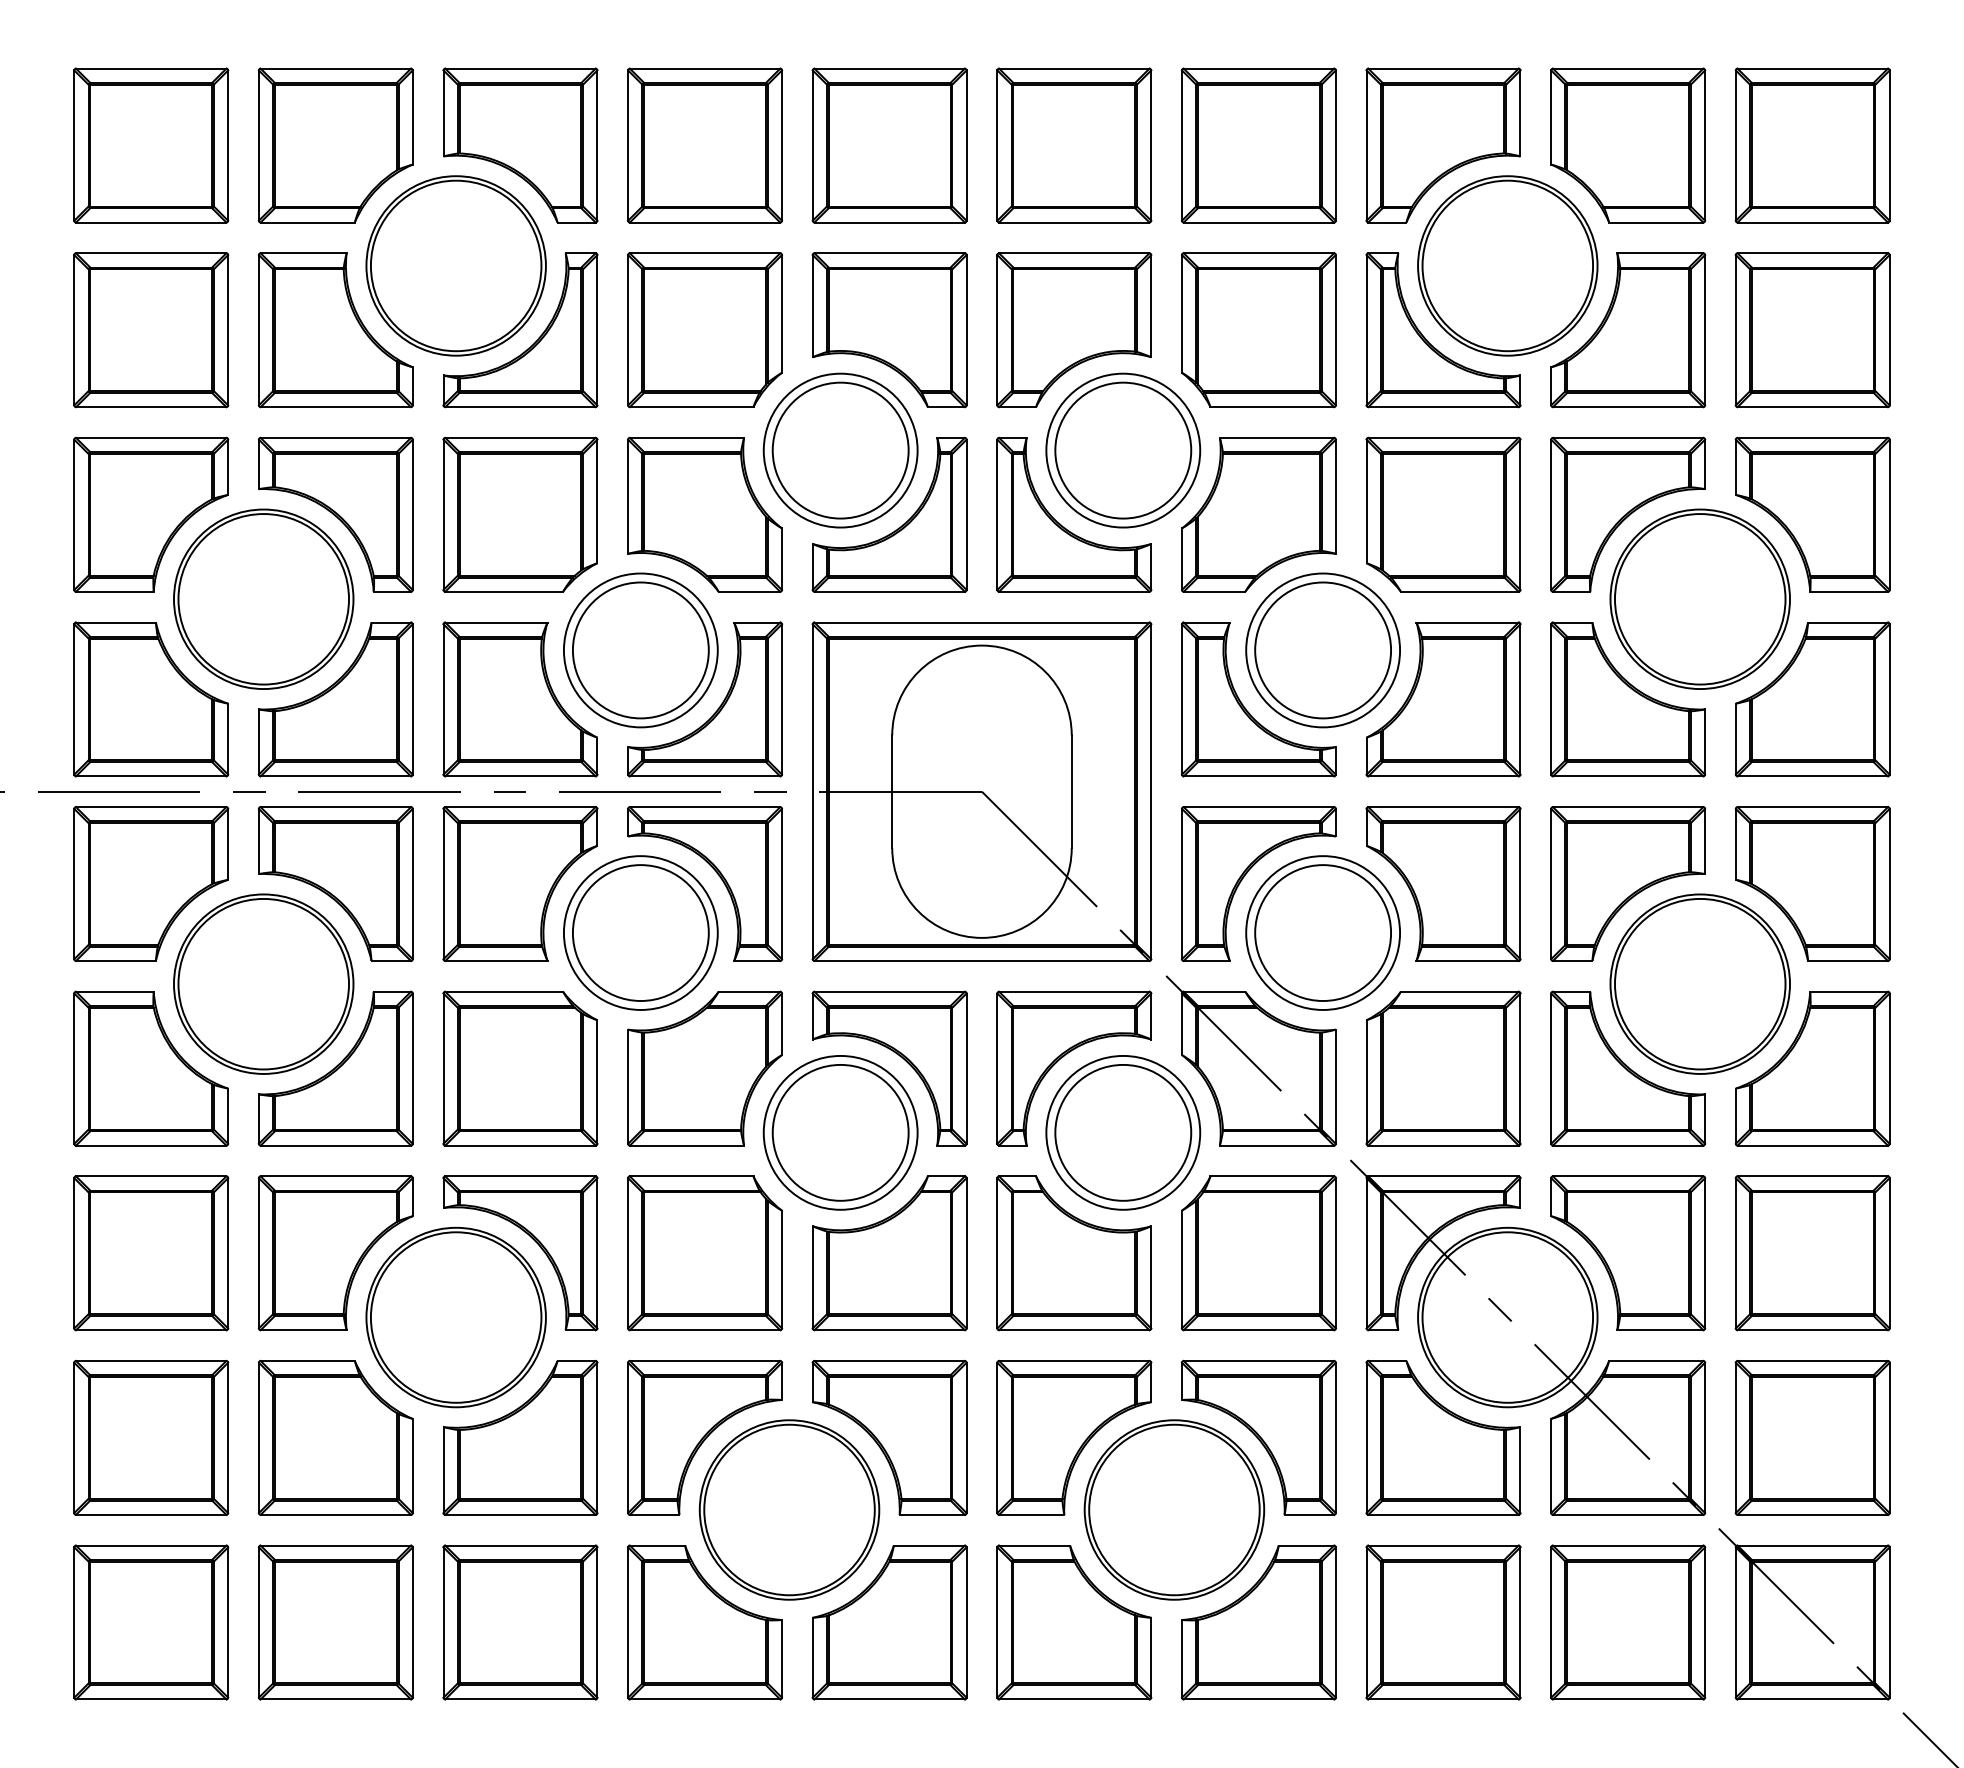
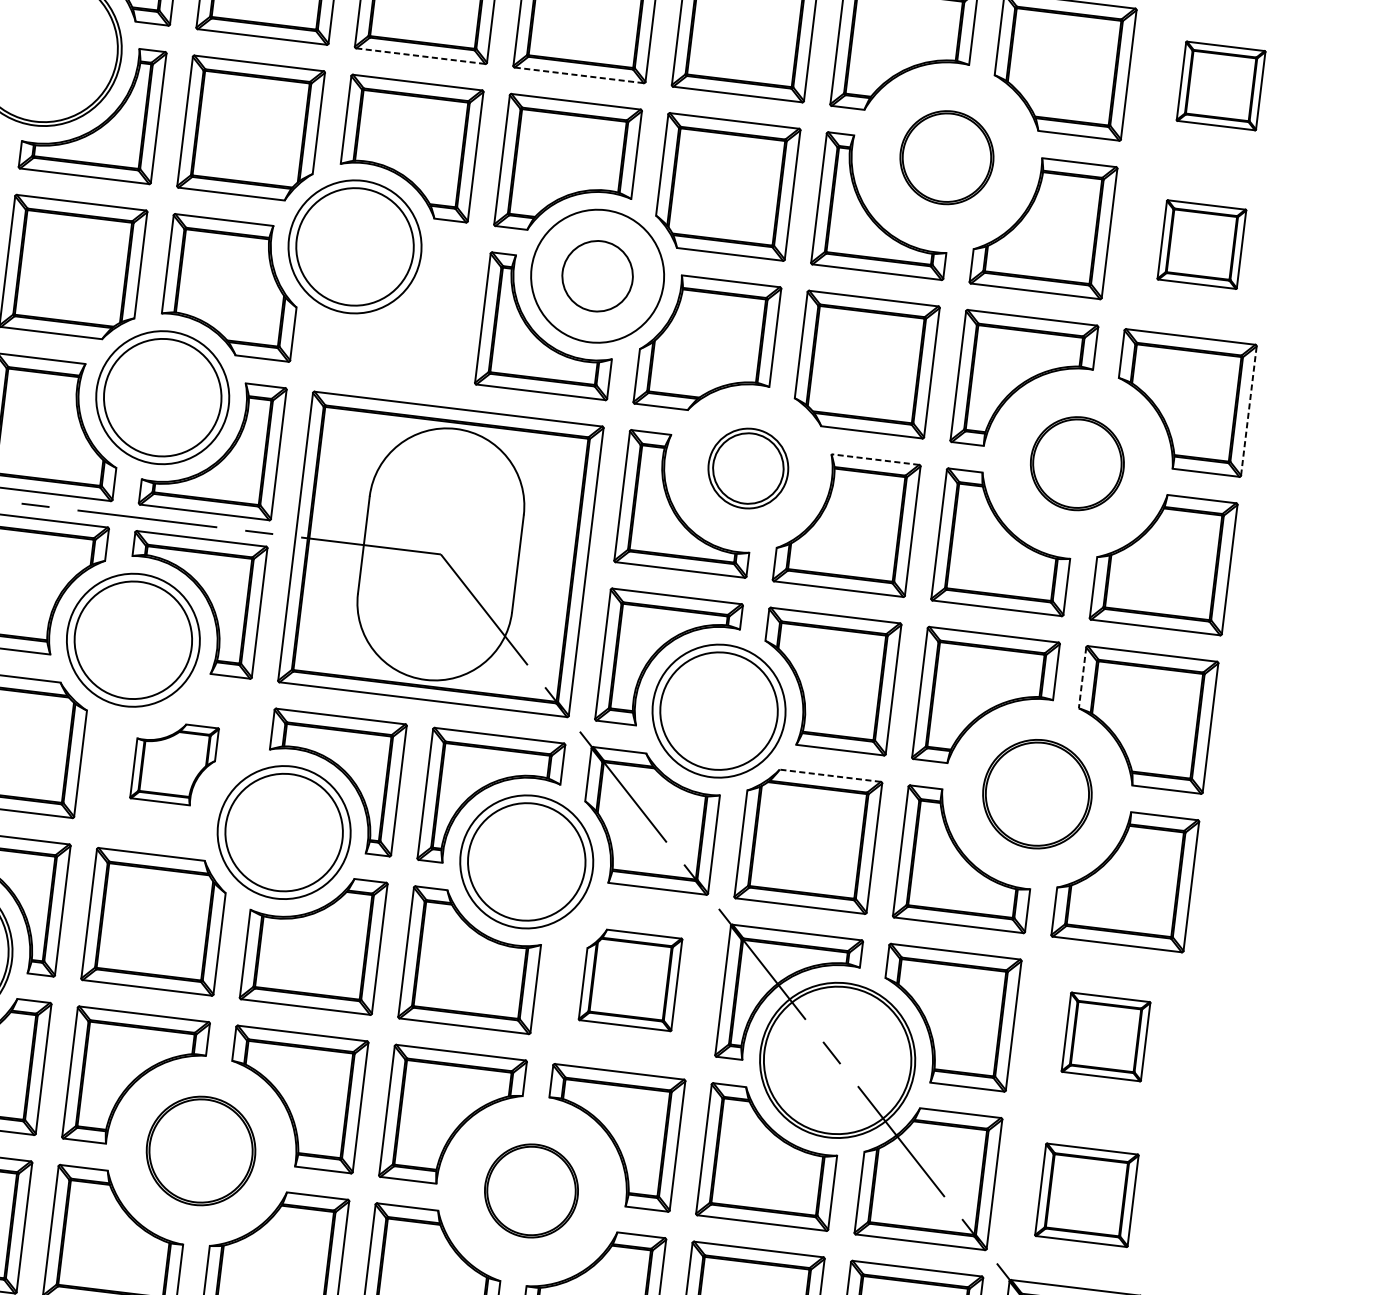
part: (1812, 145) -> (1220, 85), size x0.6
line: (890, 222) -> (421, 56), solid -> dashed
line: (1074, 222) -> (579, 75), solid -> dashed
part: (1507, 265) -> (946, 157), size x0.6
part: (1812, 330) -> (1201, 244), size x0.6
circle: (1123, 450) -> (597, 276), size x0.6
line: (1889, 514) -> (1248, 410), solid -> dashed
part: (898, 527) -> (396, 318), removed
part: (1699, 598) -> (1076, 463), size x0.6
line: (1467, 622) -> (875, 459), solid -> dashed
part: (1322, 650) -> (747, 468), size x0.6
line: (1735, 844) -> (1082, 677), solid -> dashed
part: (1699, 983) -> (1036, 793), size x0.7
line: (1459, 991) -> (830, 775), solid -> dashed
part: (705, 1068) -> (174, 763), size x0.6
part: (1258, 1253) -> (630, 979), size x0.7
part: (1812, 1253) -> (1105, 1037), size x0.6
part: (1812, 1437) -> (1086, 1195), size x0.7
part: (789, 1509) -> (201, 1150), size x0.7
part: (1174, 1509) -> (531, 1190), size x0.6

